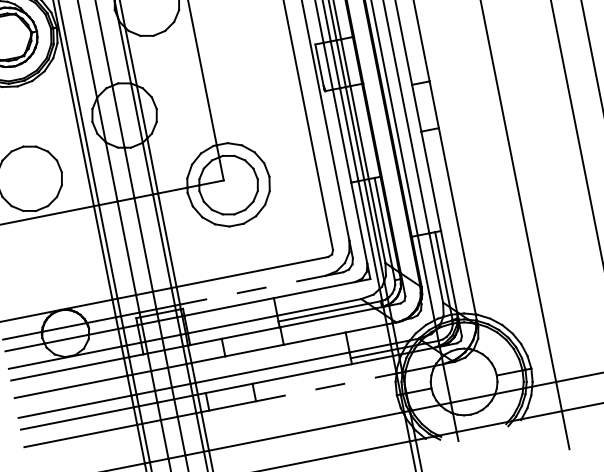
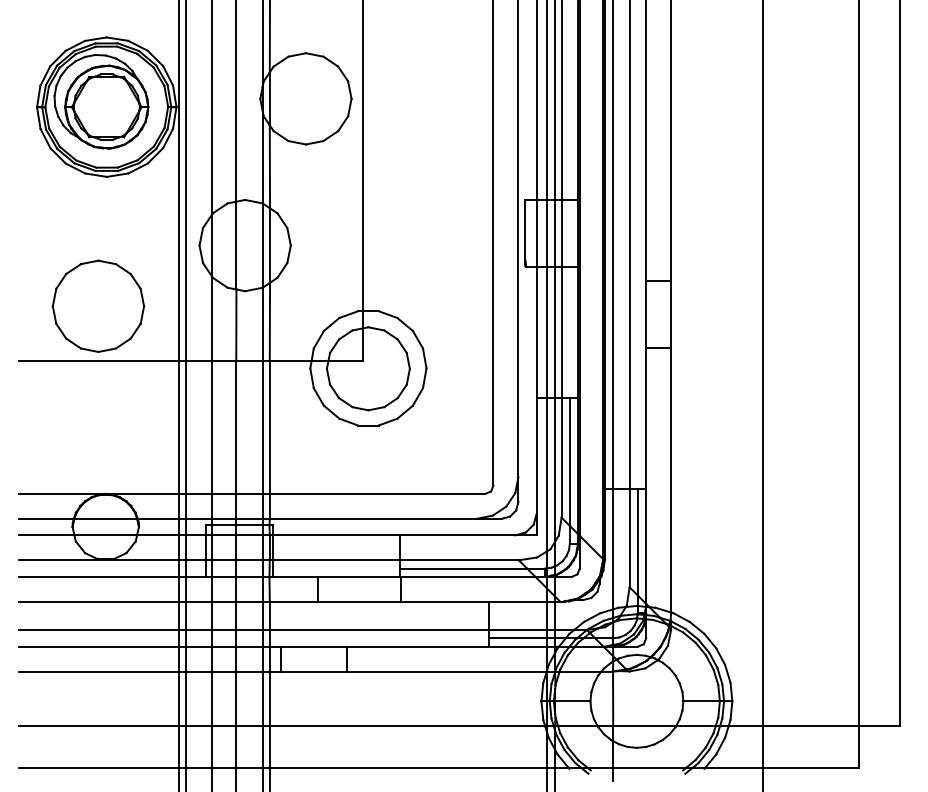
line: (253, 289) -> (373, 518), dashed -> solid
line: (326, 387) -> (447, 671), dashed -> solid

